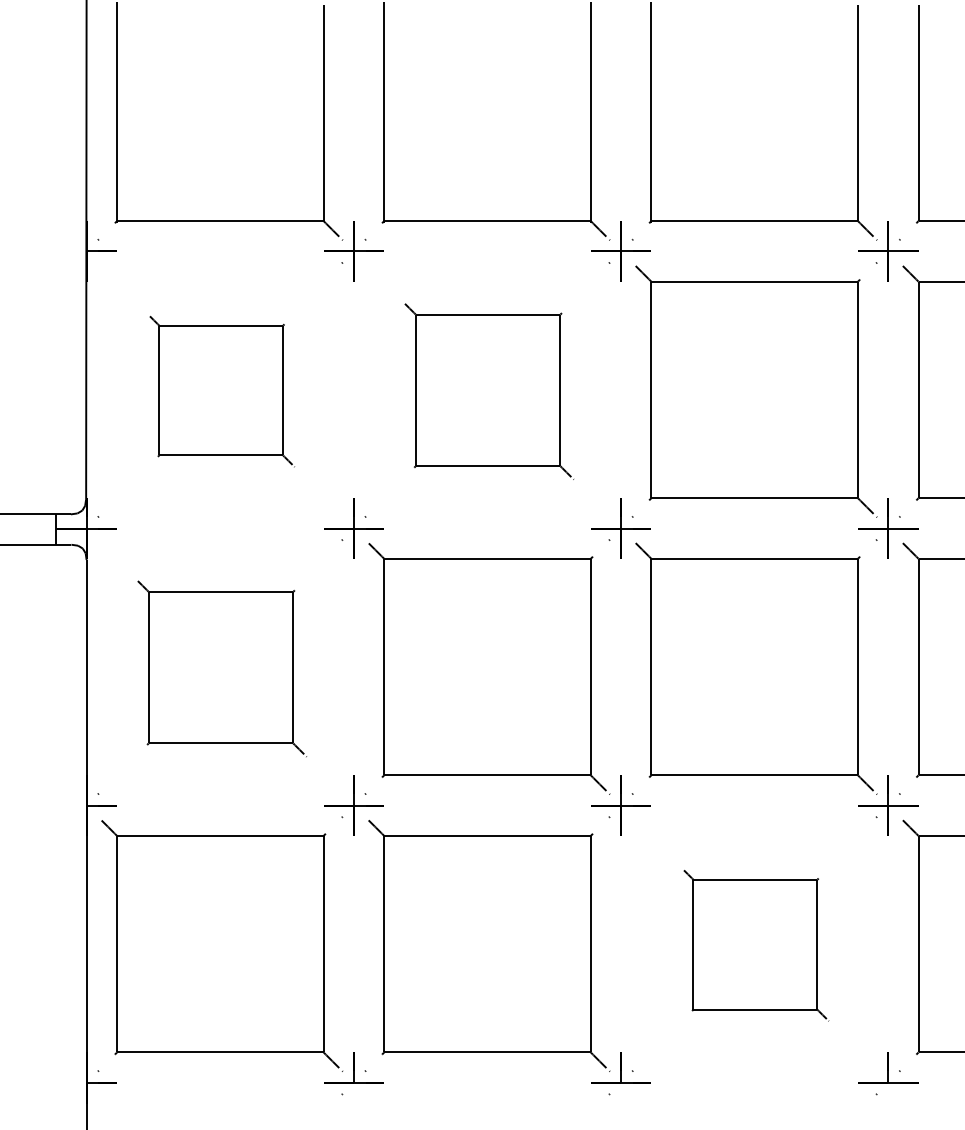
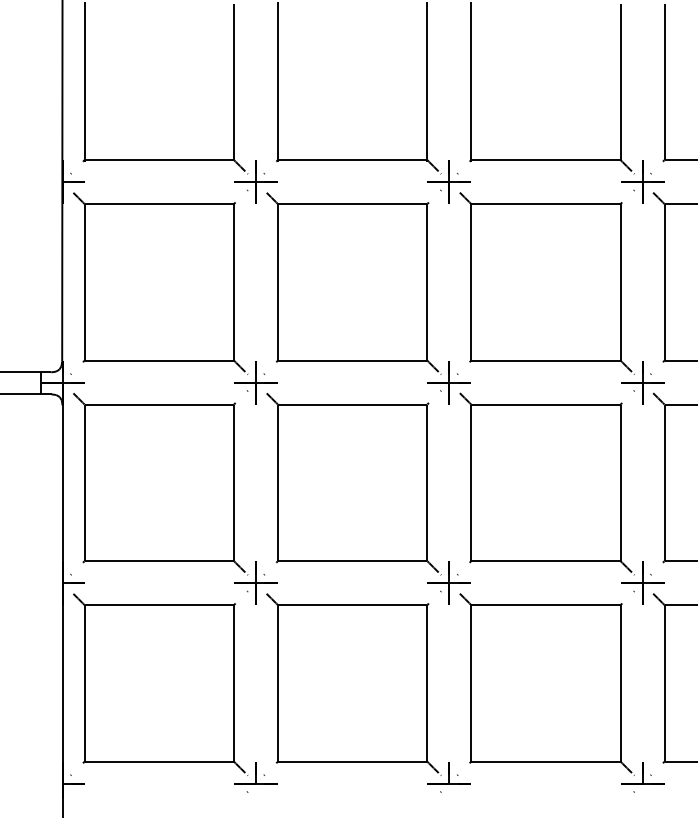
part: (222, 391) -> (160, 283), size x1.67
part: (489, 391) -> (354, 283), size x1.43
part: (222, 668) -> (160, 483), size x1.43
part: (756, 945) -> (547, 684), size x1.67

